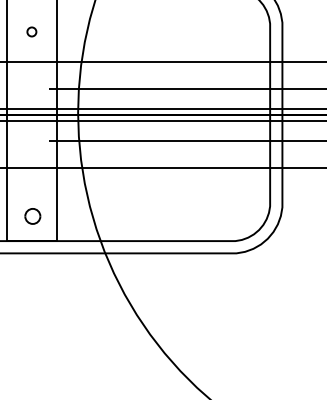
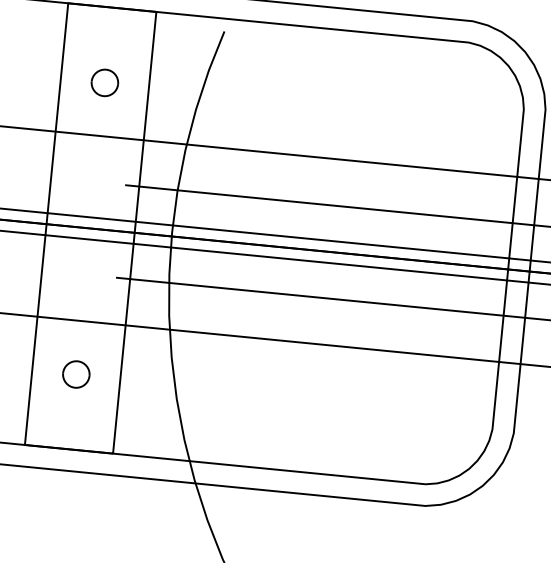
part: (31, 31) -> (104, 82), size x1.67
part: (32, 216) -> (75, 374), moved

